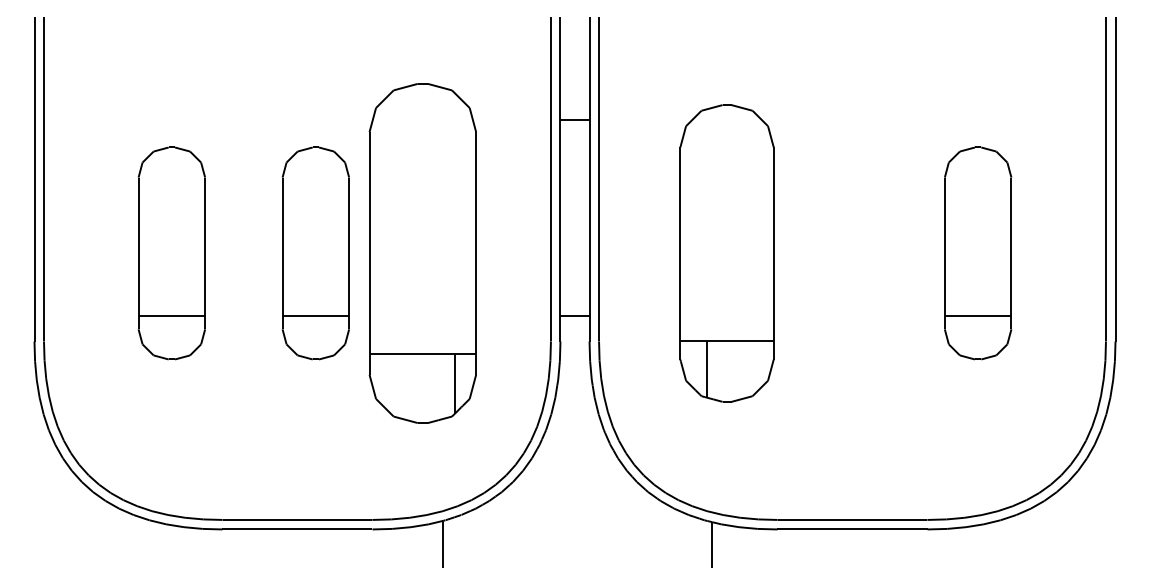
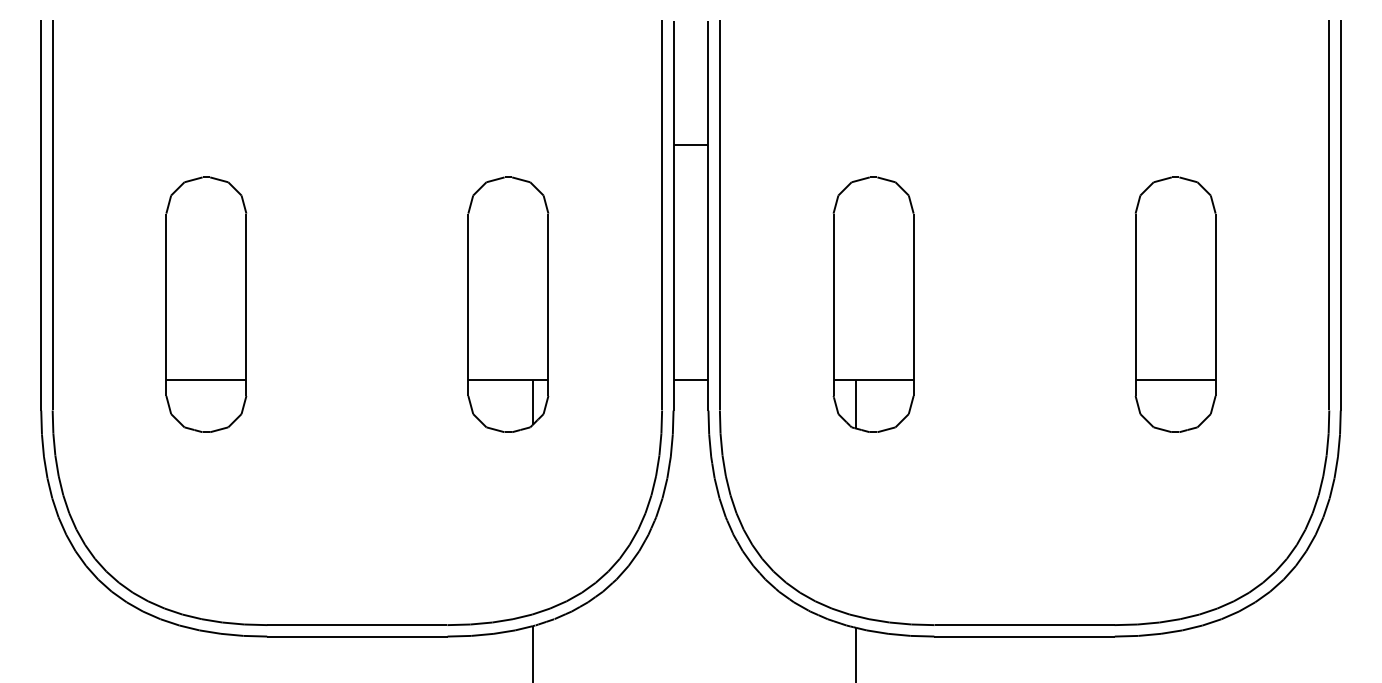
part: (315, 253) -> (379, 304), removed
part: (423, 253) -> (508, 304), size x0.62
part: (726, 253) -> (873, 304), size x0.71

